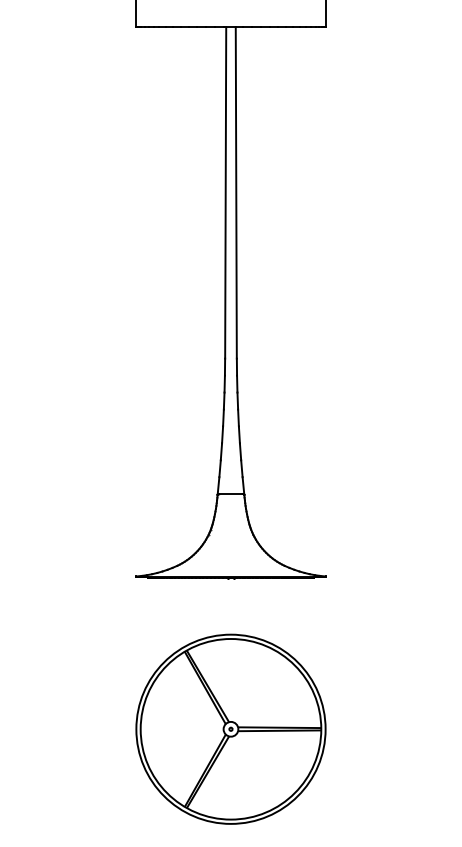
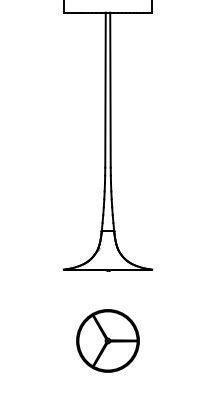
part: (229, 728) -> (107, 340), size x0.7

